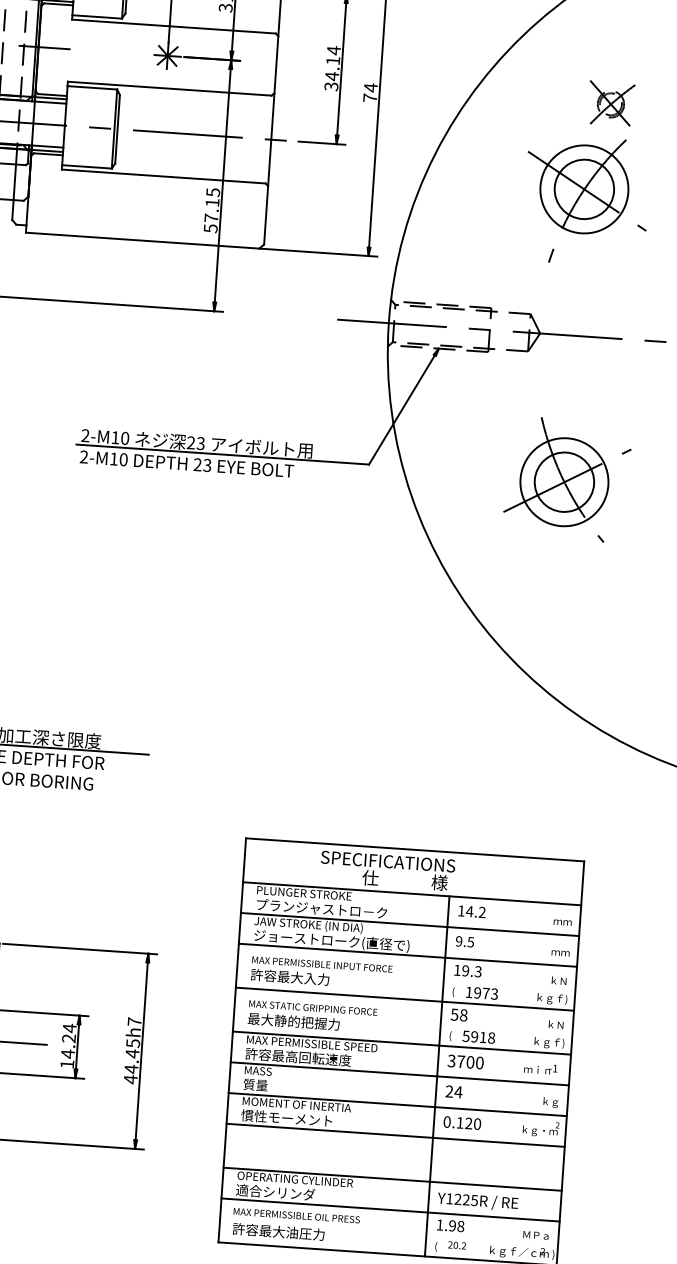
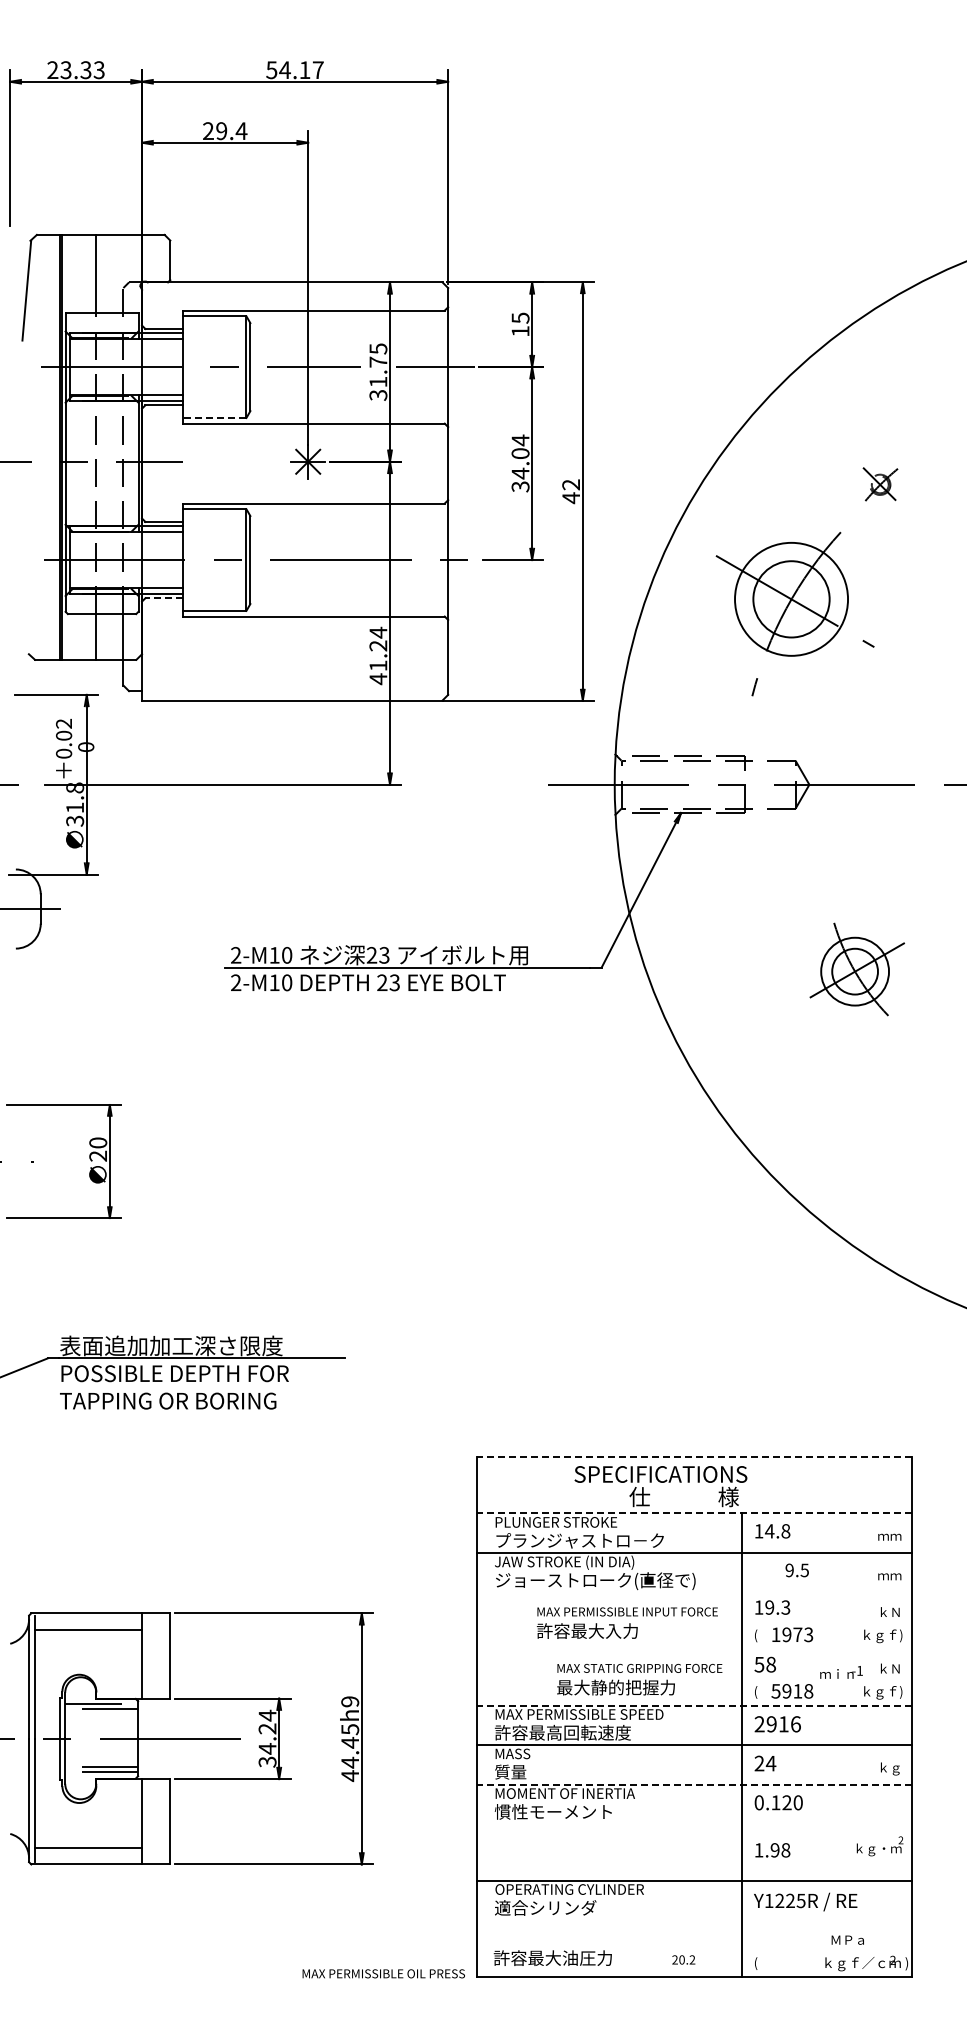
line: (97, 17) -> (214, 418), solid -> dashed
text: (333, 60) -> (520, 453), 34.14 -> 34.04
text: (370, 92) -> (570, 491), 74 -> 42
part: (611, 103) -> (880, 484), size x0.6
line: (48, 154) -> (164, 598), solid -> dashed
part: (585, 200) -> (794, 613), moved
text: (212, 210) -> (378, 655), 57.15 -> 41.24
part: (567, 479) -> (857, 969), size x0.6
line: (415, 849) -> (694, 1456), solid -> dashed
line: (412, 893) -> (694, 1513), solid -> dashed
text: (481, 912) -> (785, 1531), 14.2 -> 14.8
text: (464, 941) -> (796, 1570), moved
line: (407, 955) -> (693, 1592), removed
text: (320, 972) -> (626, 1622), moved
line: (404, 999) -> (693, 1649), removed
text: (312, 1016) -> (639, 1679), moved
text: (134, 1021) -> (350, 1701), 44.45h7 -> 44.45h9
line: (402, 1043) -> (694, 1705), solid -> dashed
text: (465, 1062) -> (777, 1724), 3700 -> 2916
text: (67, 1063) -> (267, 1761), 14.24 -> 34.24
text: (540, 1068) -> (841, 1672), moved
line: (397, 1104) -> (694, 1784), solid -> dashed
text: (540, 1128) -> (879, 1846), moved
line: (394, 1135) -> (693, 1824), removed
line: (389, 1210) -> (693, 1920), removed
text: (296, 1215) -> (383, 1973), moved
text: (450, 1225) -> (772, 1850), moved
text: (535, 1234) -> (847, 1939), moved
text: (456, 1245) -> (683, 1959), moved

